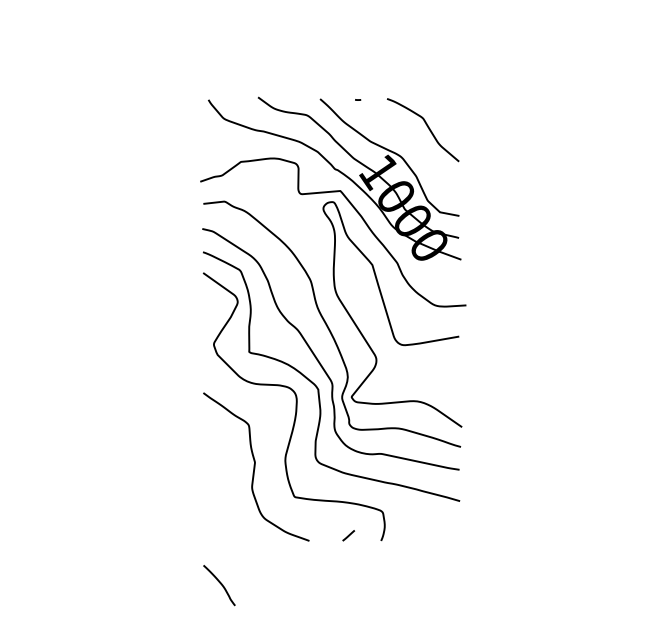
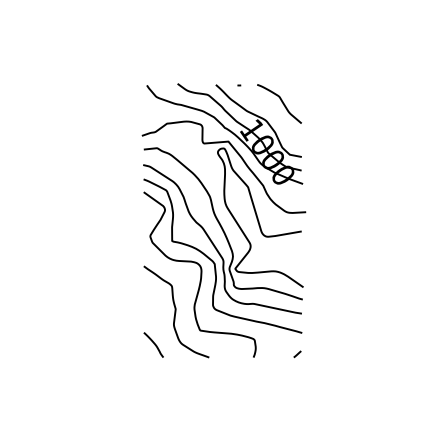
curve: (348, 535) -> (297, 354), moved
curve: (219, 582) -> (153, 343), moved

